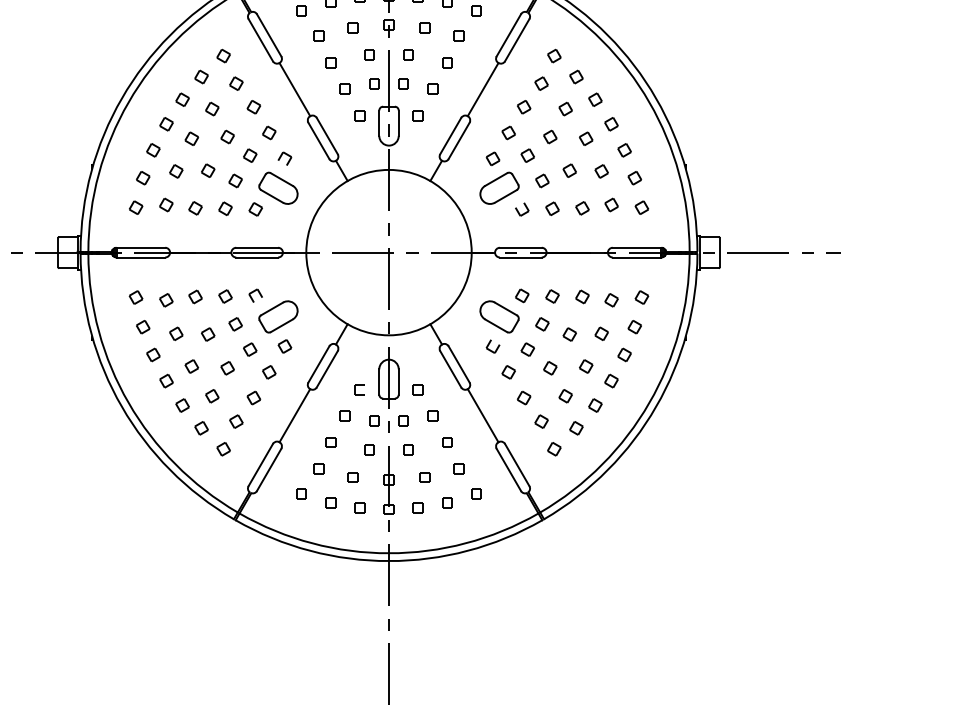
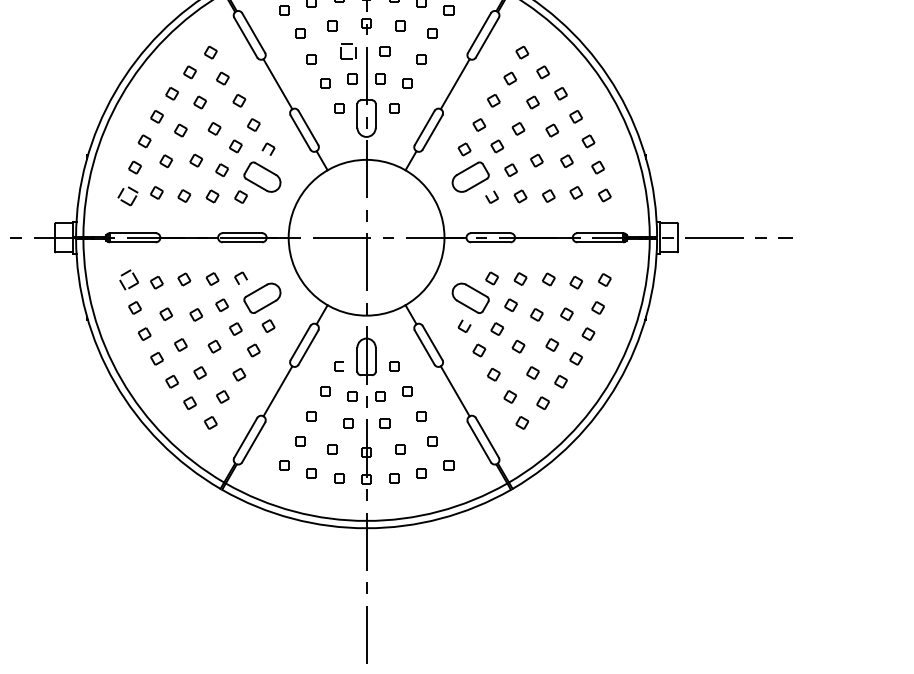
part: (369, 54) -> (348, 51), size x1.6
part: (136, 207) -> (128, 195), size x1.6
part: (135, 297) -> (127, 280), size x1.6

